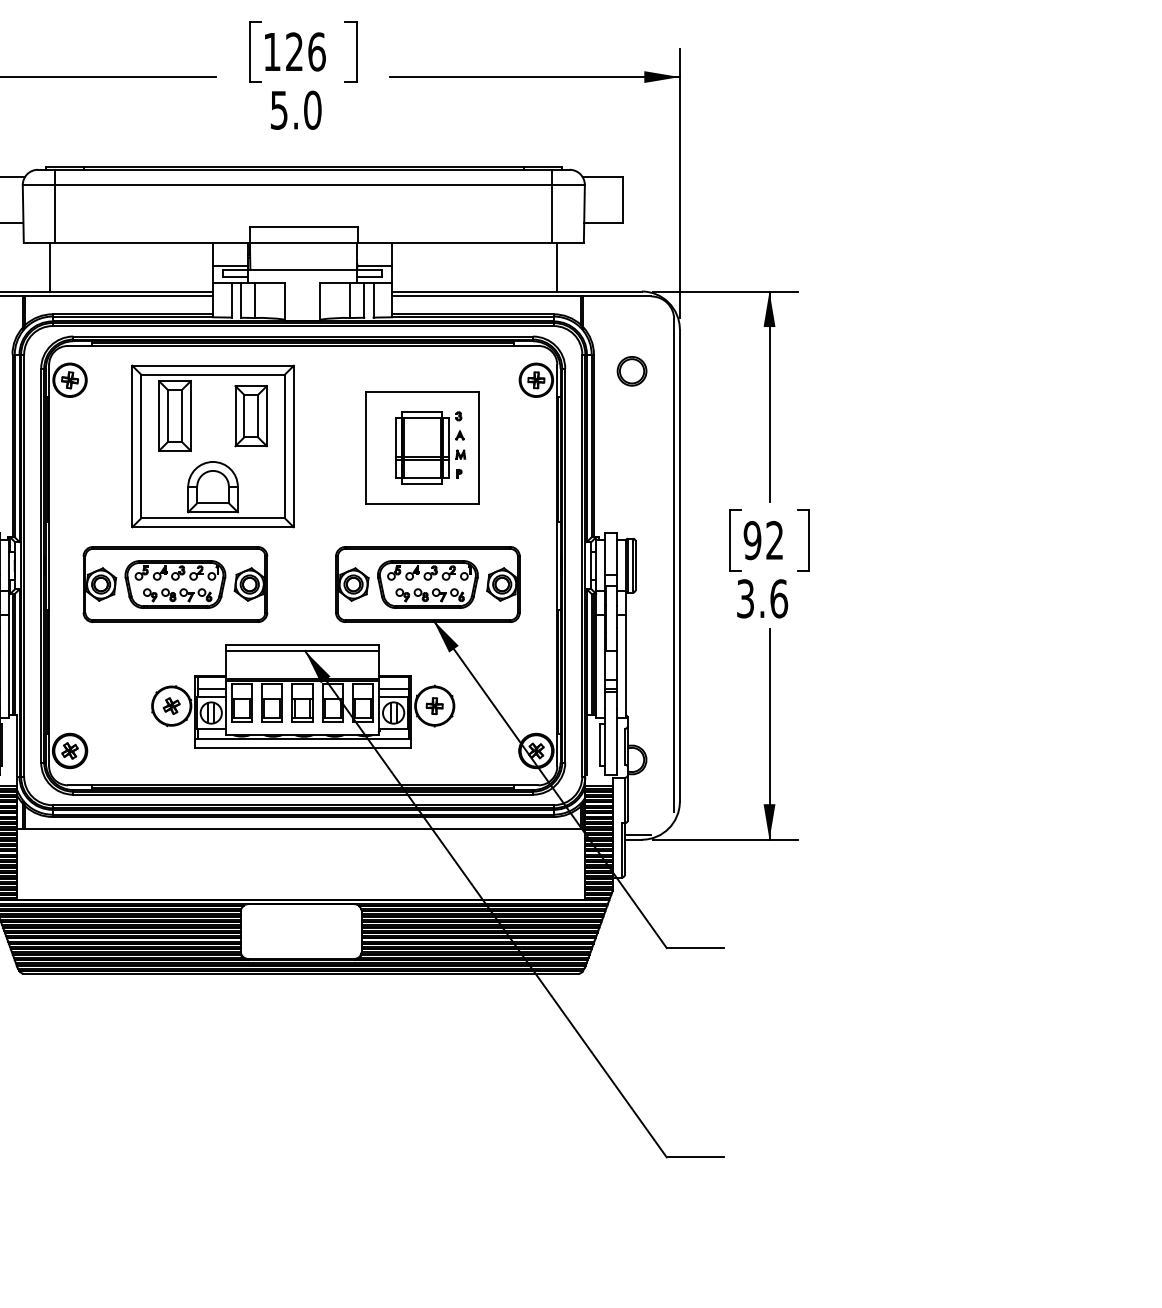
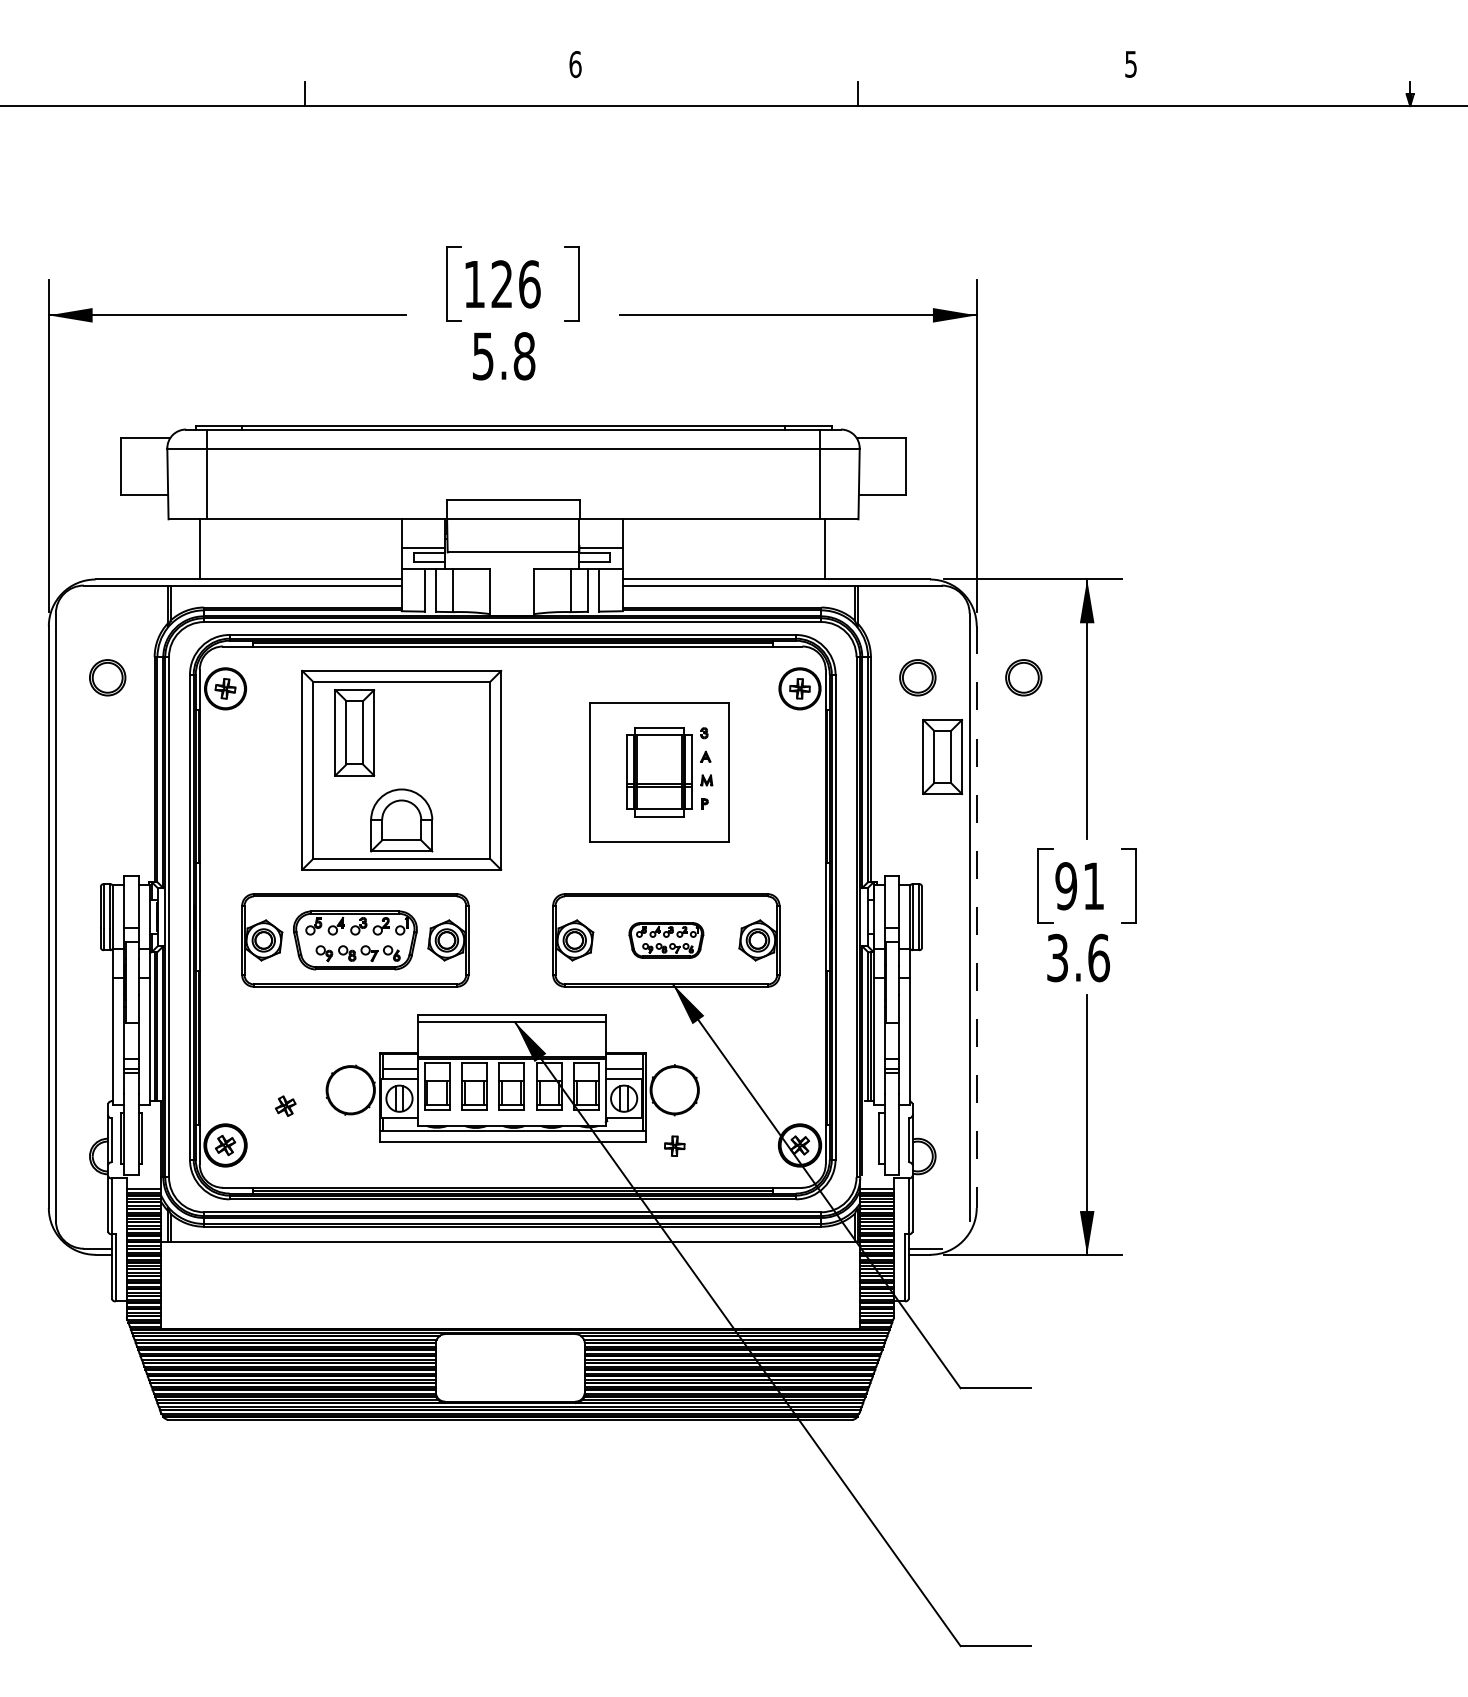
text: (312, 110) -> (524, 356), 5.0 -> 5.8
part: (717, 371) -> (1023, 677), added
part: (251, 415) -> (942, 756), moved
text: (774, 539) -> (1093, 885), 92 -> 91
line: (679, 565) -> (976, 917), solid -> dashed
part: (428, 584) -> (666, 940), size x0.6
part: (171, 705) -> (285, 1105), moved
part: (434, 705) -> (674, 1145), moved

